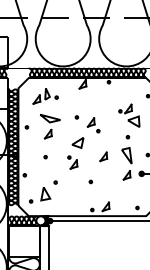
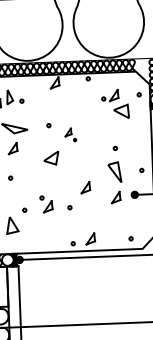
part: (129, 115) -> (115, 103), moved
part: (93, 125) -> (70, 135), size x0.7
part: (103, 156) -> (85, 187), moved
part: (72, 162) -> (46, 204), moved

